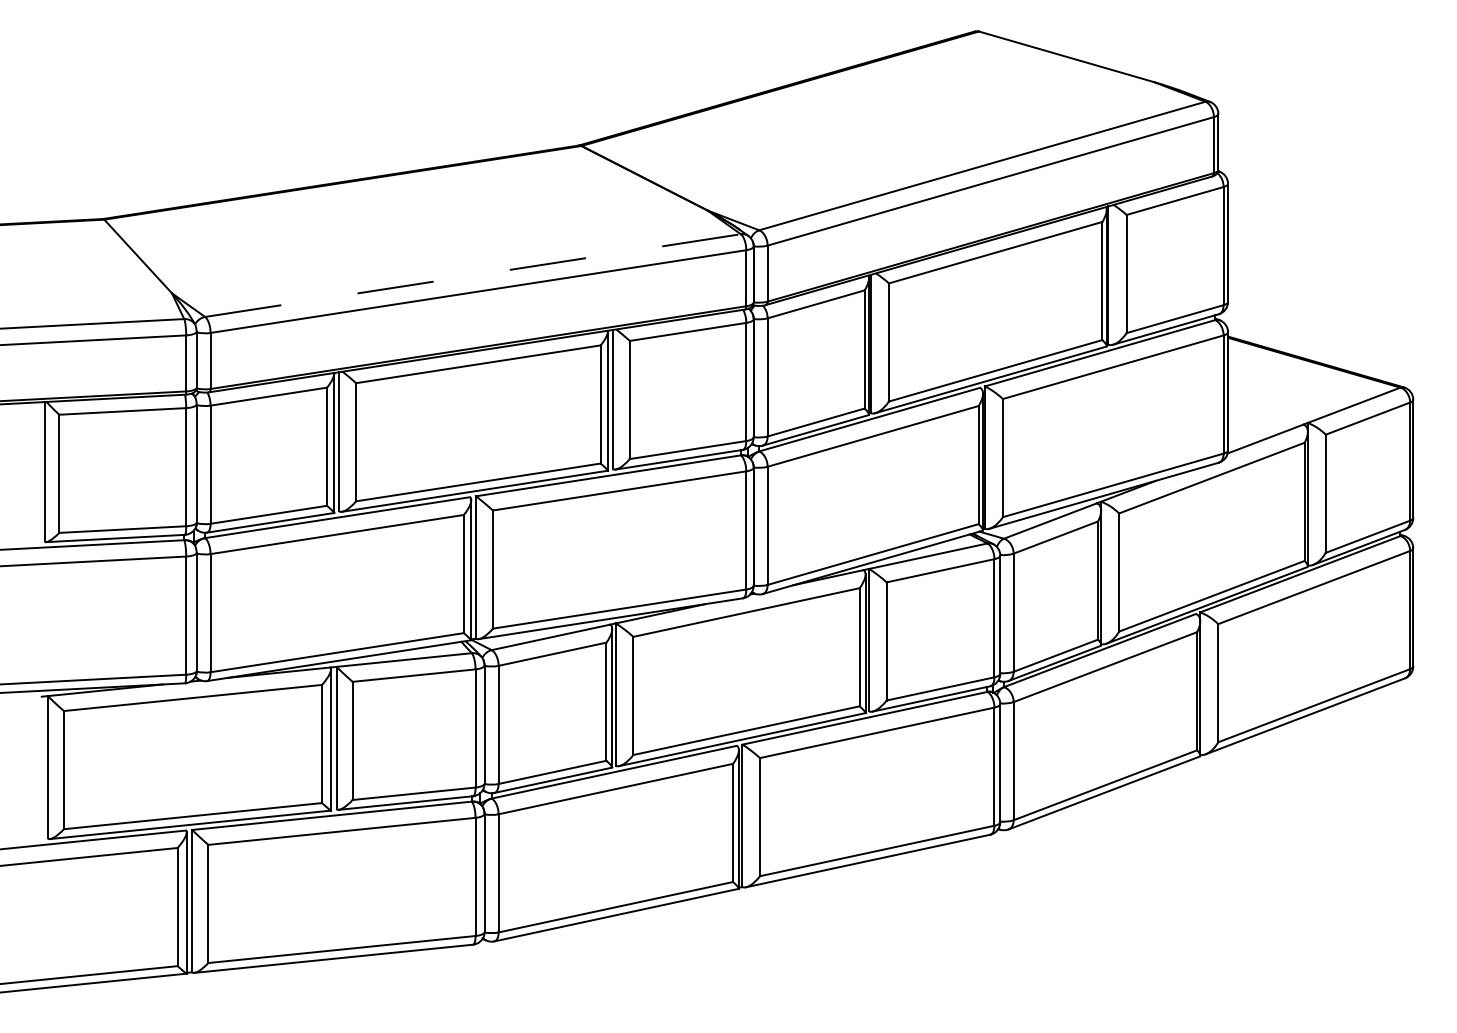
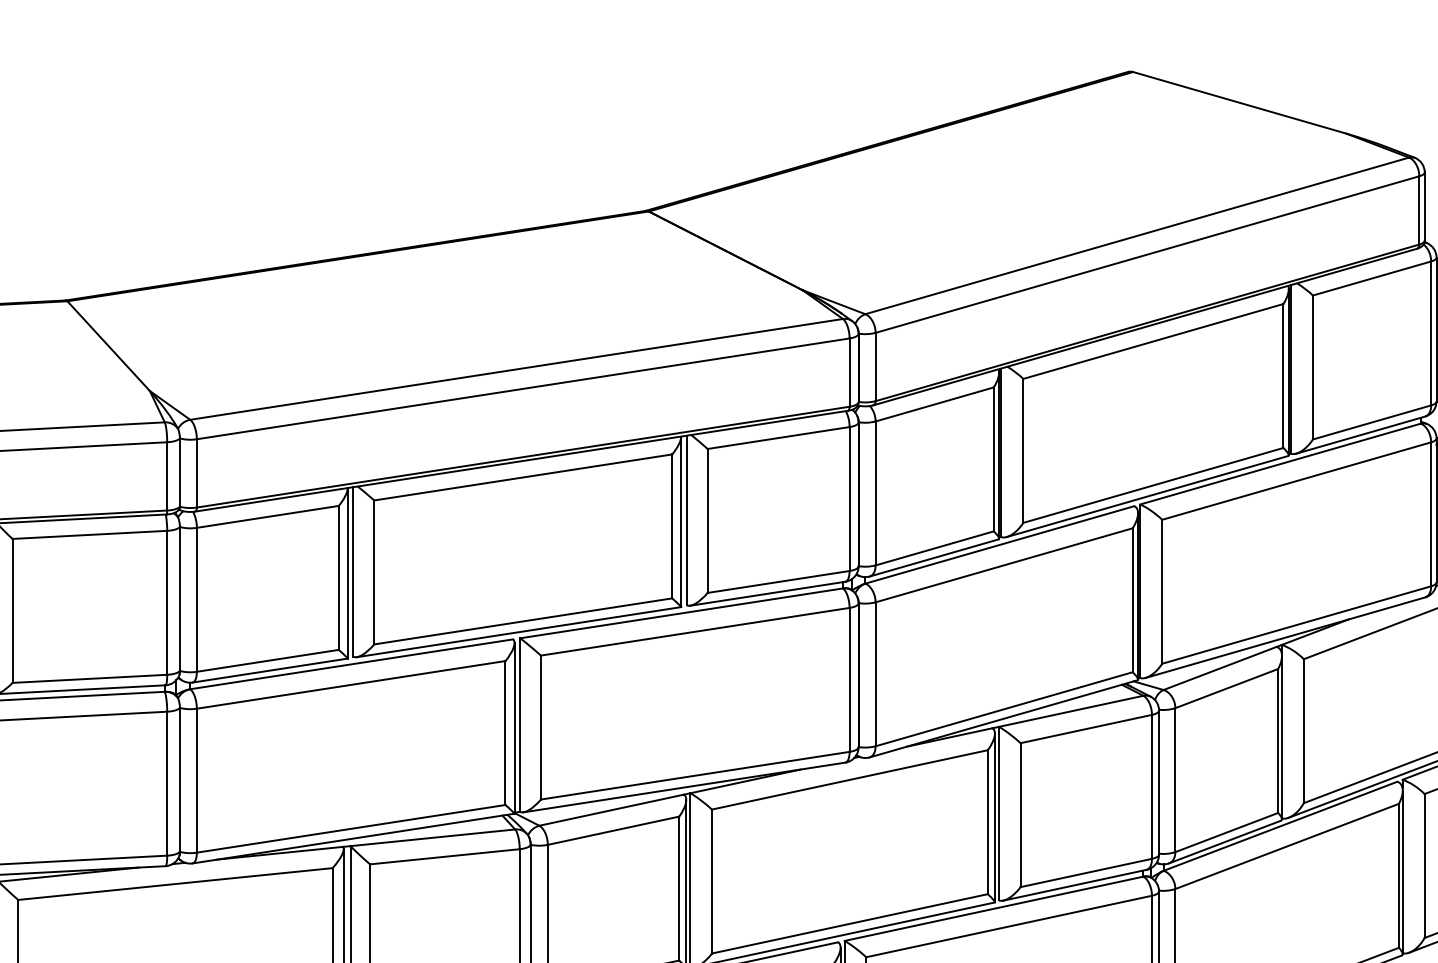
line: (473, 275) -> (517, 369), dashed -> solid

